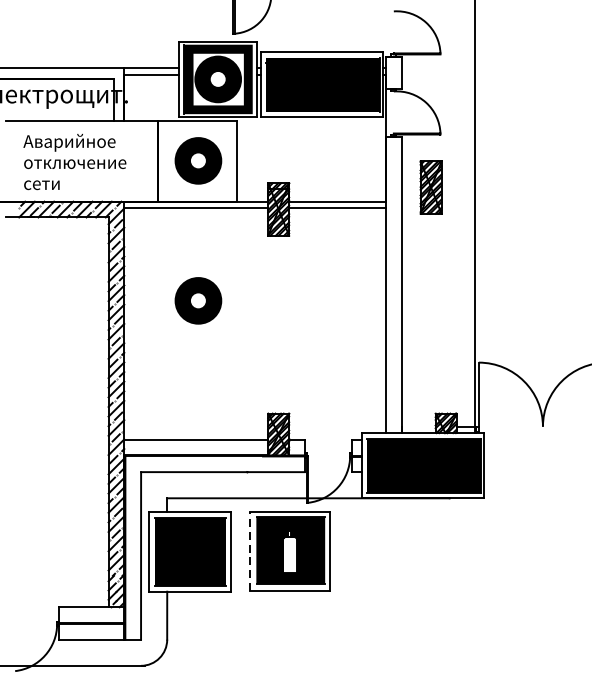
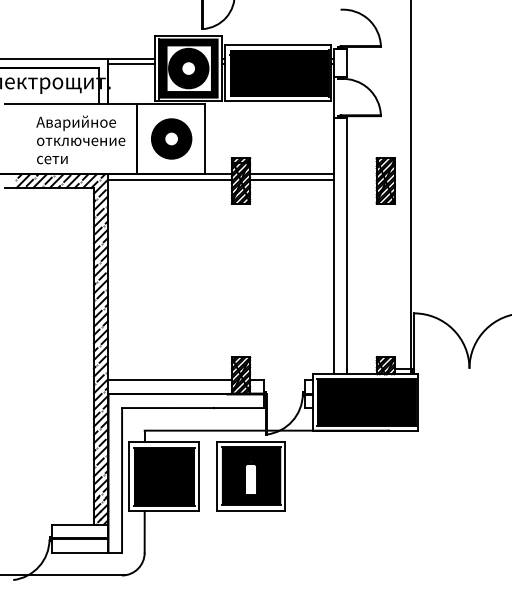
text: (74, 161) -> (80, 139), moved
part: (430, 186) -> (385, 180), moved
part: (198, 300) -> (171, 259), removed
line: (250, 550) -> (216, 475), dashed -> solid

